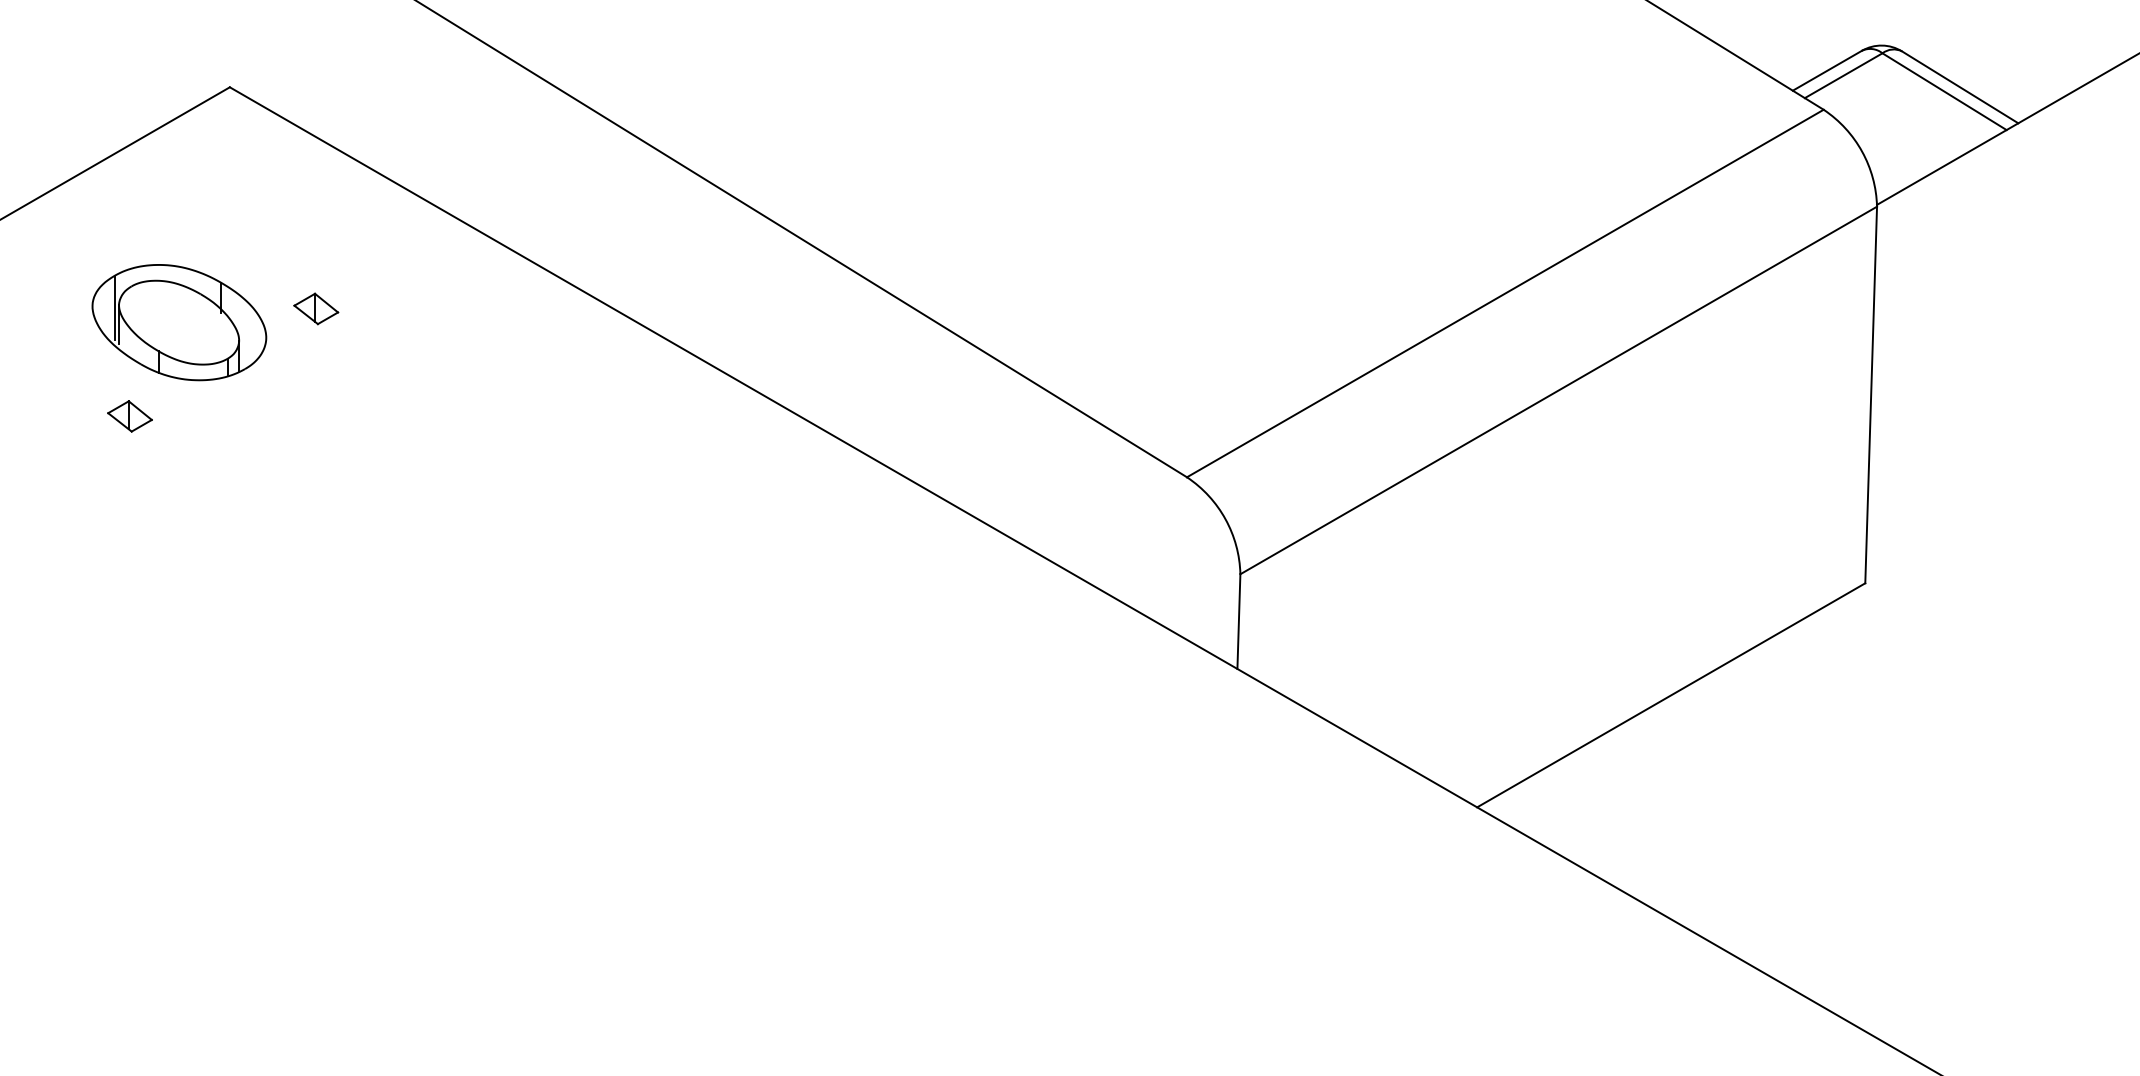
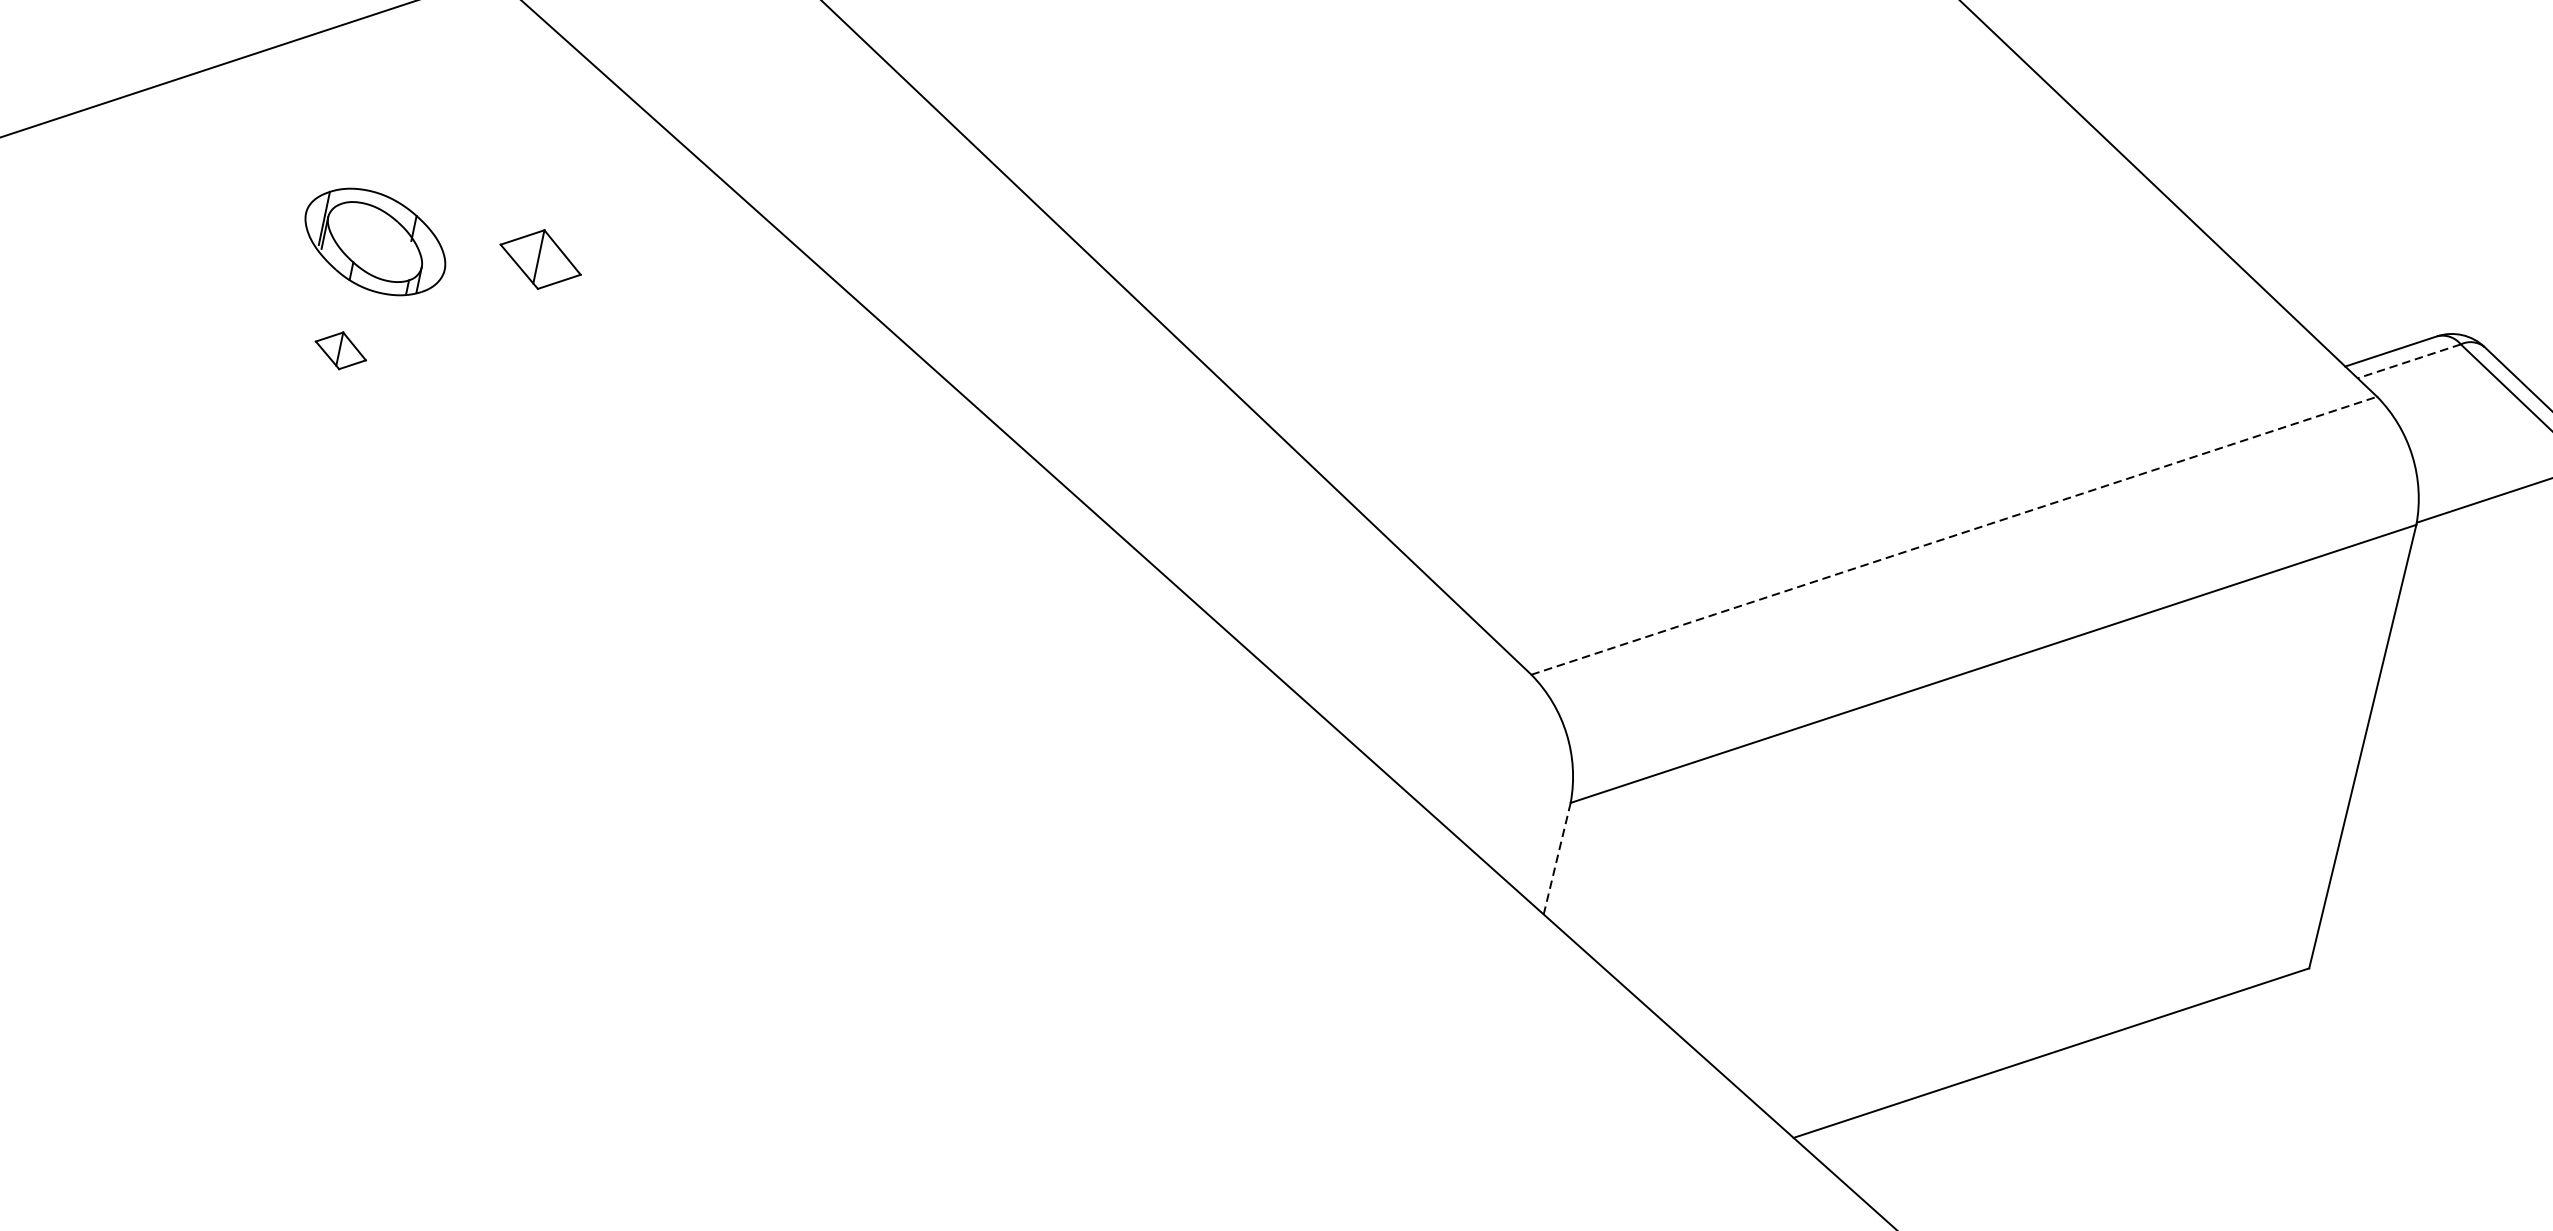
line: (1843, 75) -> (2409, 361), solid -> dashed
line: (1505, 293) -> (1954, 535), solid -> dashed
part: (316, 308) -> (541, 259), size x1.6
part: (179, 322) -> (375, 241), size x0.7
part: (129, 416) -> (340, 350), moved
line: (1238, 622) -> (1556, 859), solid -> dashed

